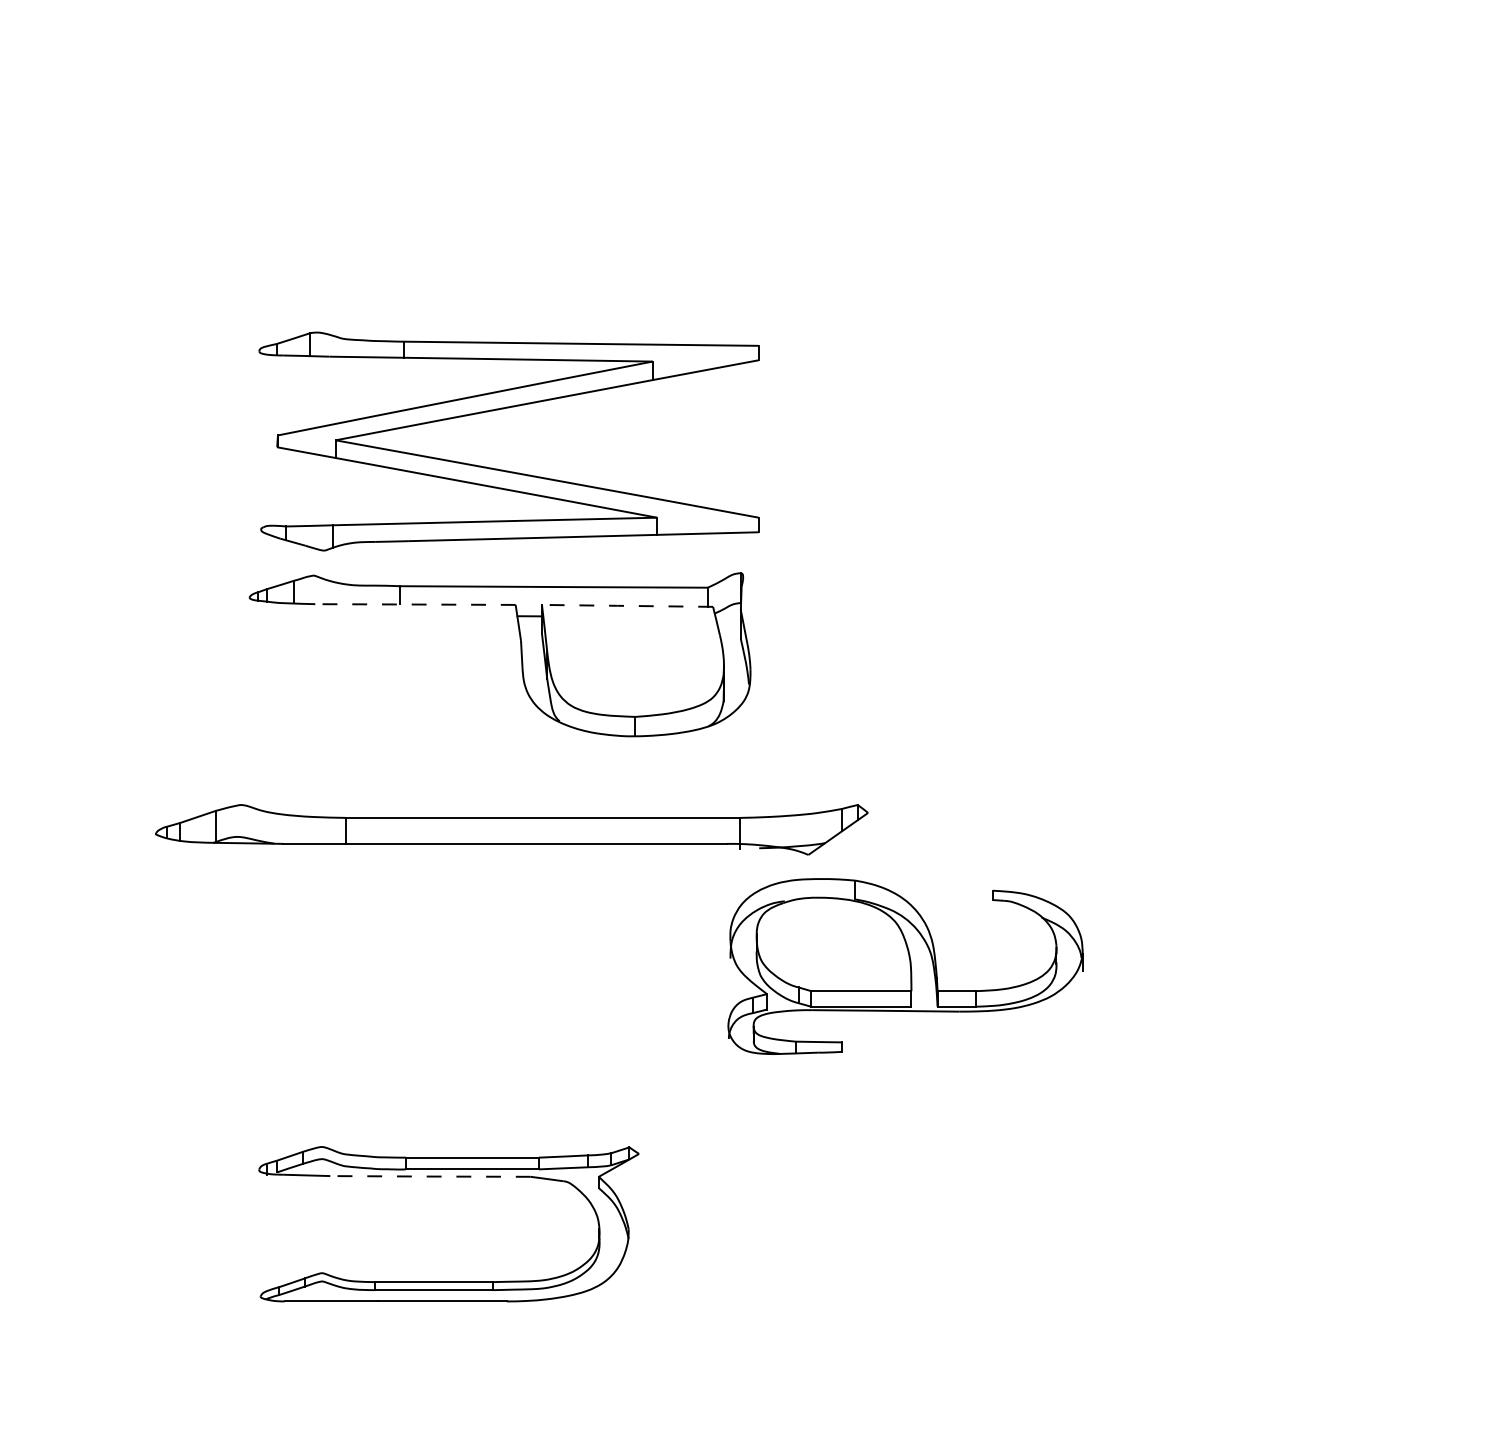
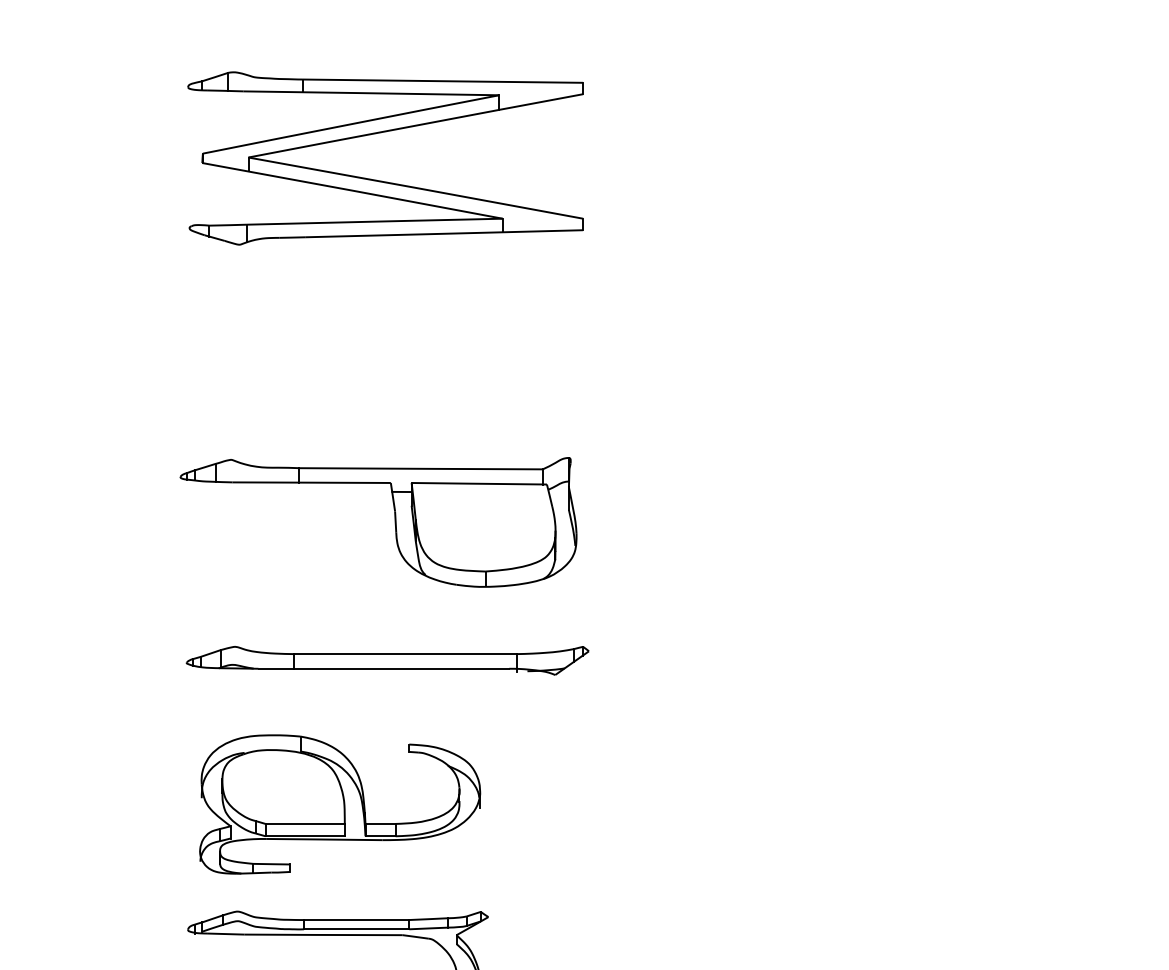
part: (503, 469) -> (381, 180), moved
line: (414, 604) -> (310, 482), dashed -> solid
line: (626, 605) -> (478, 483), dashed -> solid
part: (511, 829) -> (387, 660), size x0.71
part: (905, 966) -> (340, 804), moved
line: (429, 1176) -> (322, 934), dashed -> solid

